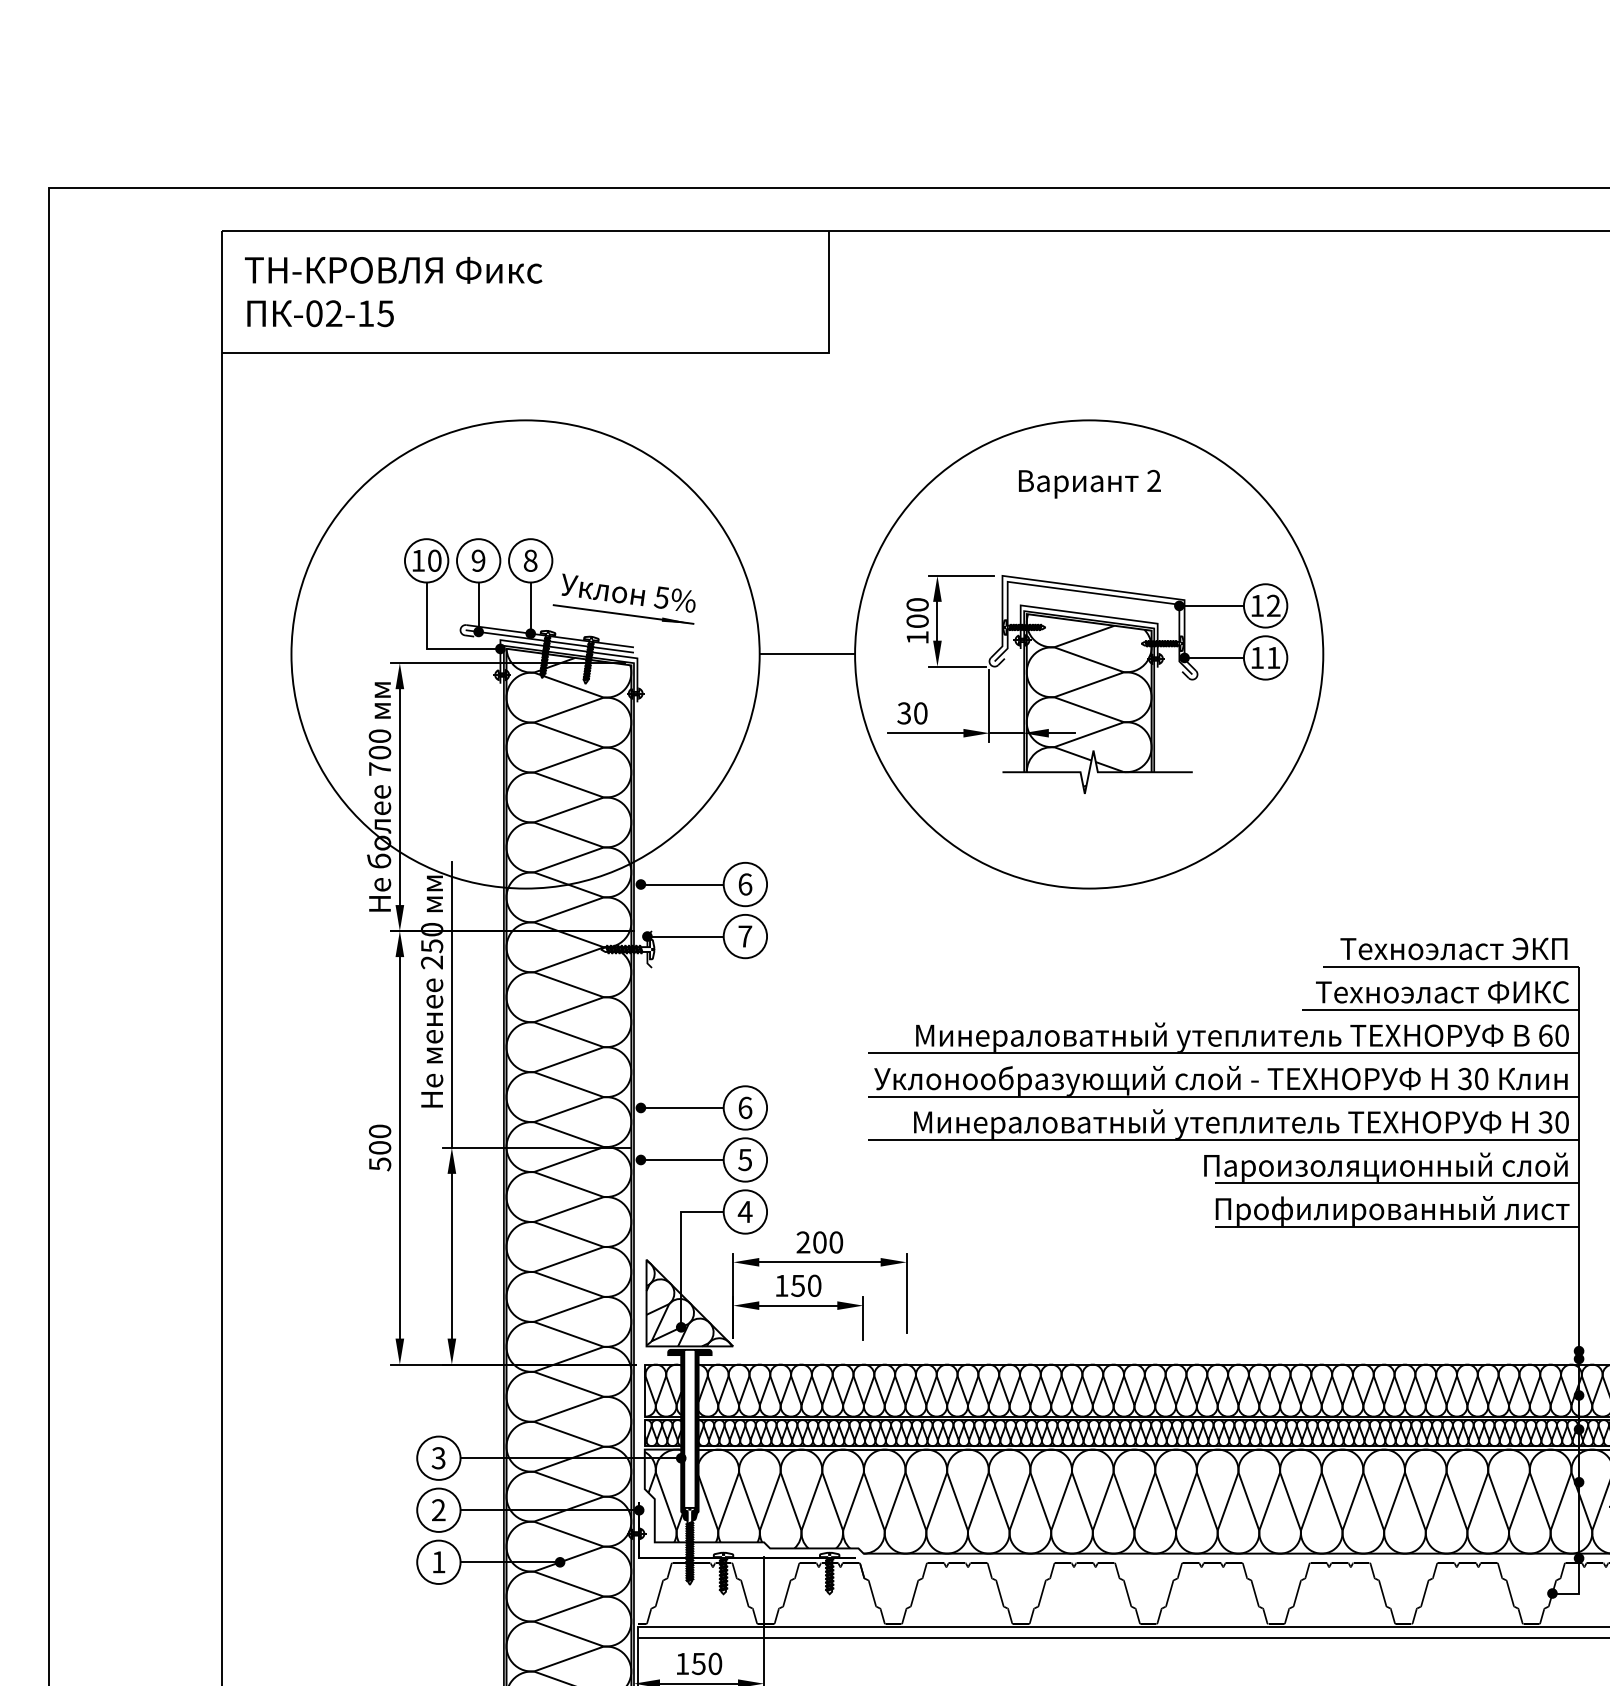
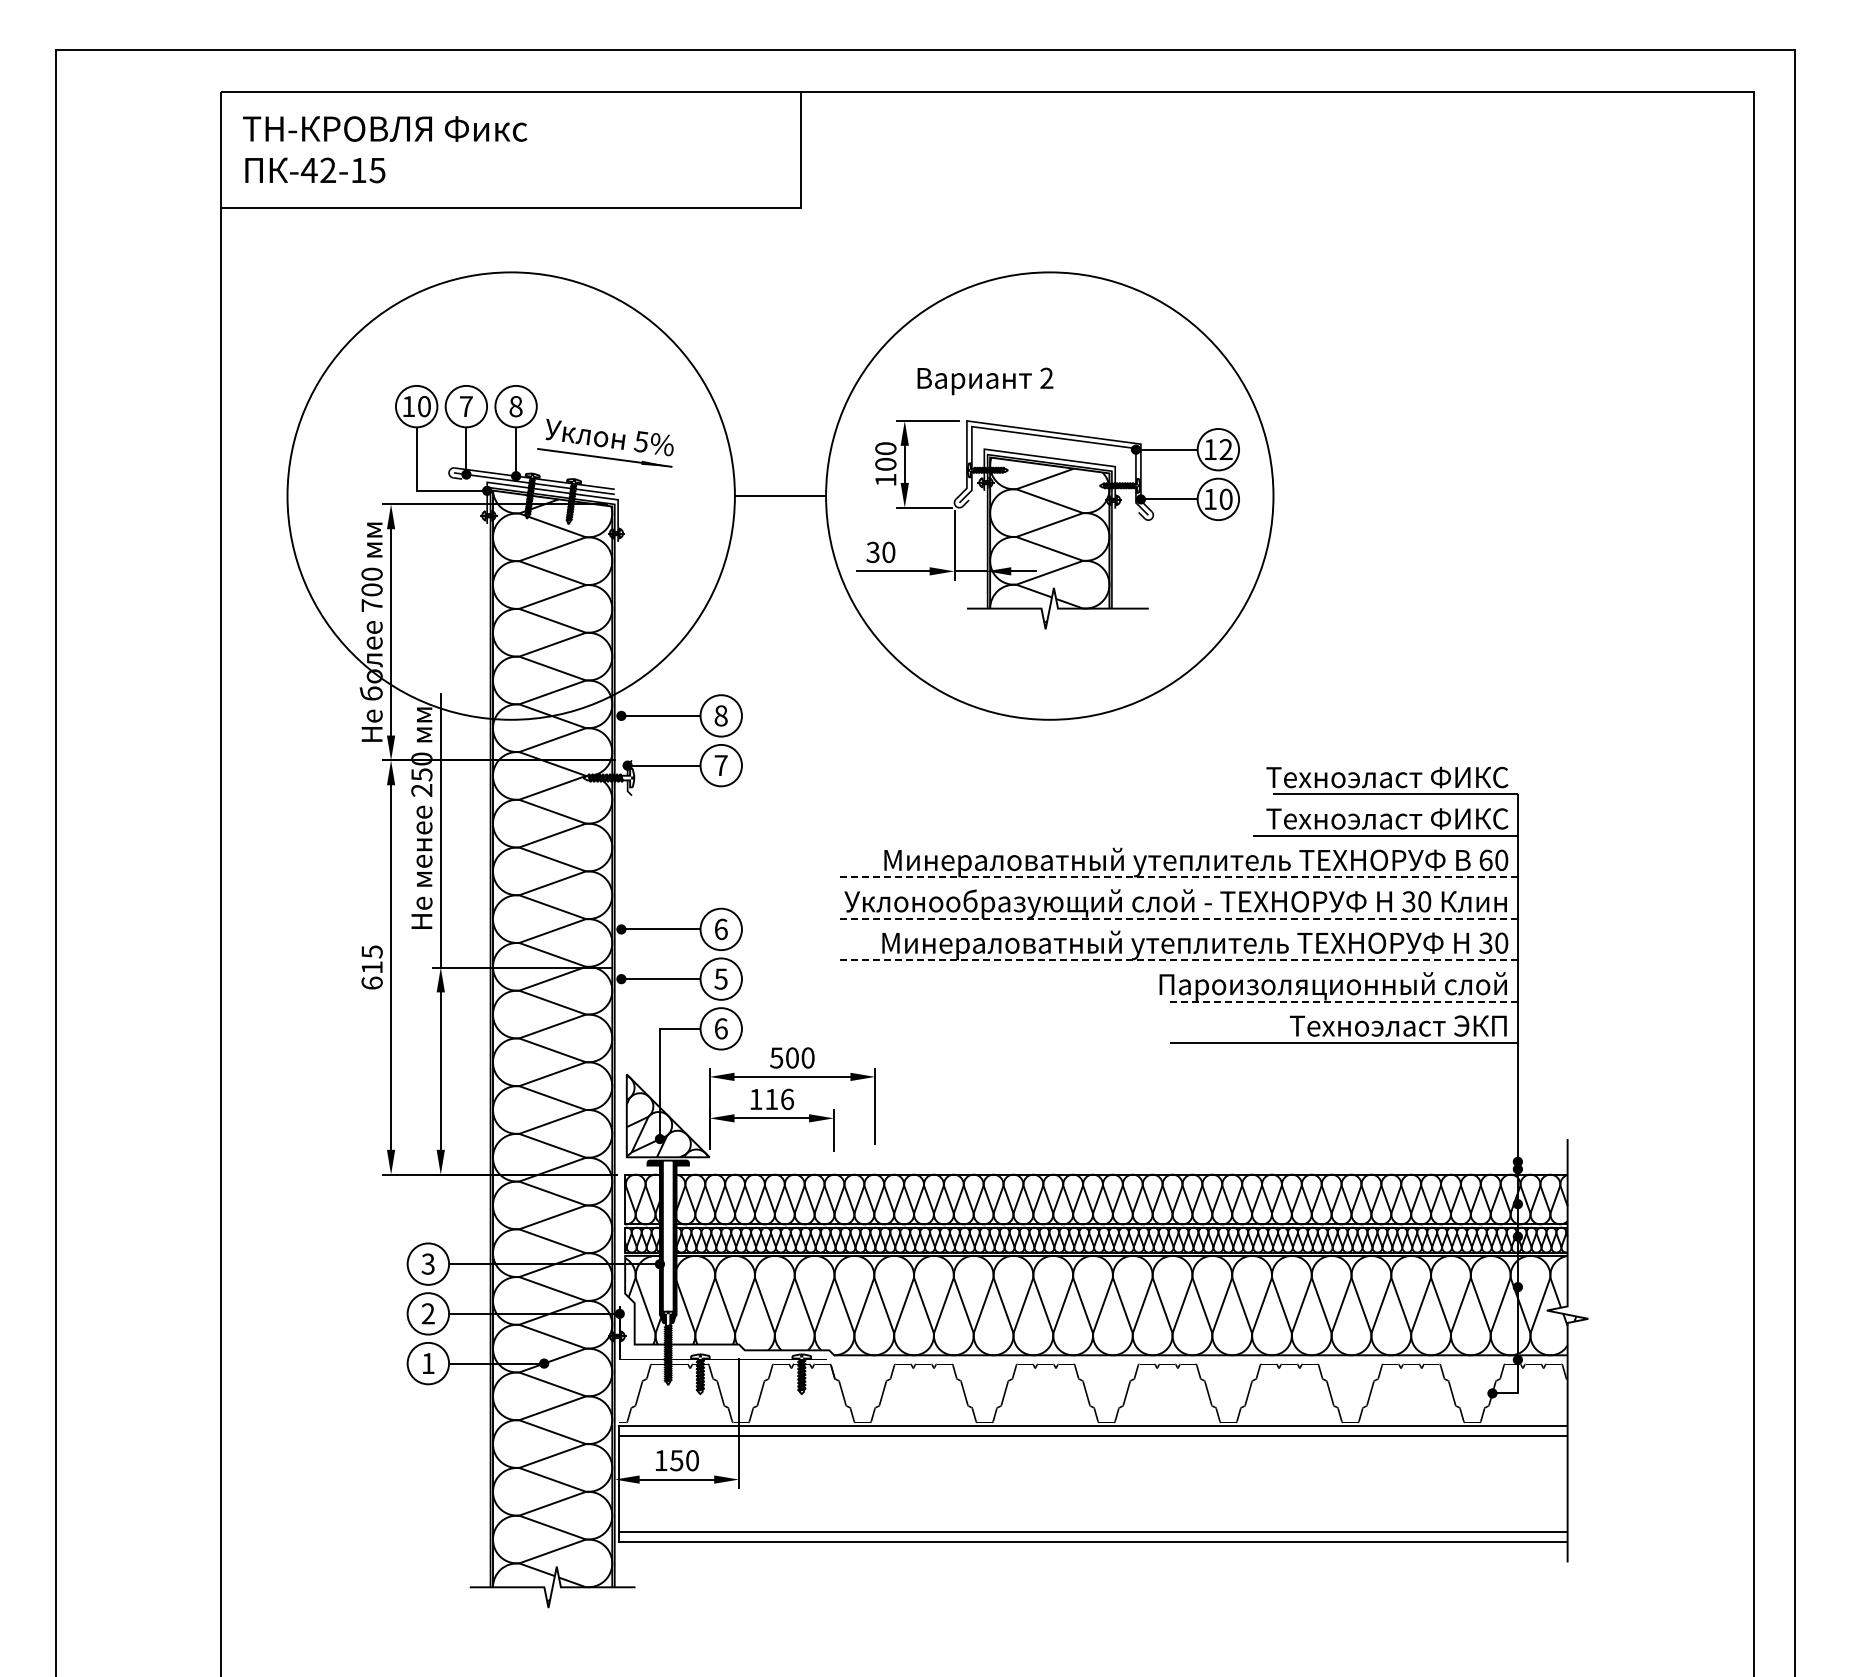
text: (313, 313) -> (308, 170), -02-15 -> -42-15
text: (1089, 484) -> (985, 381), moved
text: (477, 560) -> (465, 406), 9 -> 7
text: (1273, 658) -> (1225, 499), 11 -> 10
text: (744, 884) -> (720, 715), 6 -> 8
text: (1442, 948) -> (1387, 777), Техноэласт ЭКП -> Техноэласт ФИКС
line: (1223, 1053) -> (1178, 877), solid -> dashed
line: (1223, 1096) -> (1178, 918), solid -> dashed
line: (1223, 1140) -> (1178, 960), solid -> dashed
text: (379, 1147) -> (371, 967), 500 -> 615
line: (1396, 1183) -> (1343, 1001), solid -> dashed
text: (1392, 1210) -> (1339, 1027), Профилированный лист -> Техноэласт ЭКП
text: (745, 1211) -> (721, 1028), 4 -> 6
text: (803, 1241) -> (776, 1057), 200 -> 500
text: (806, 1285) -> (779, 1099), 150 -> 116

